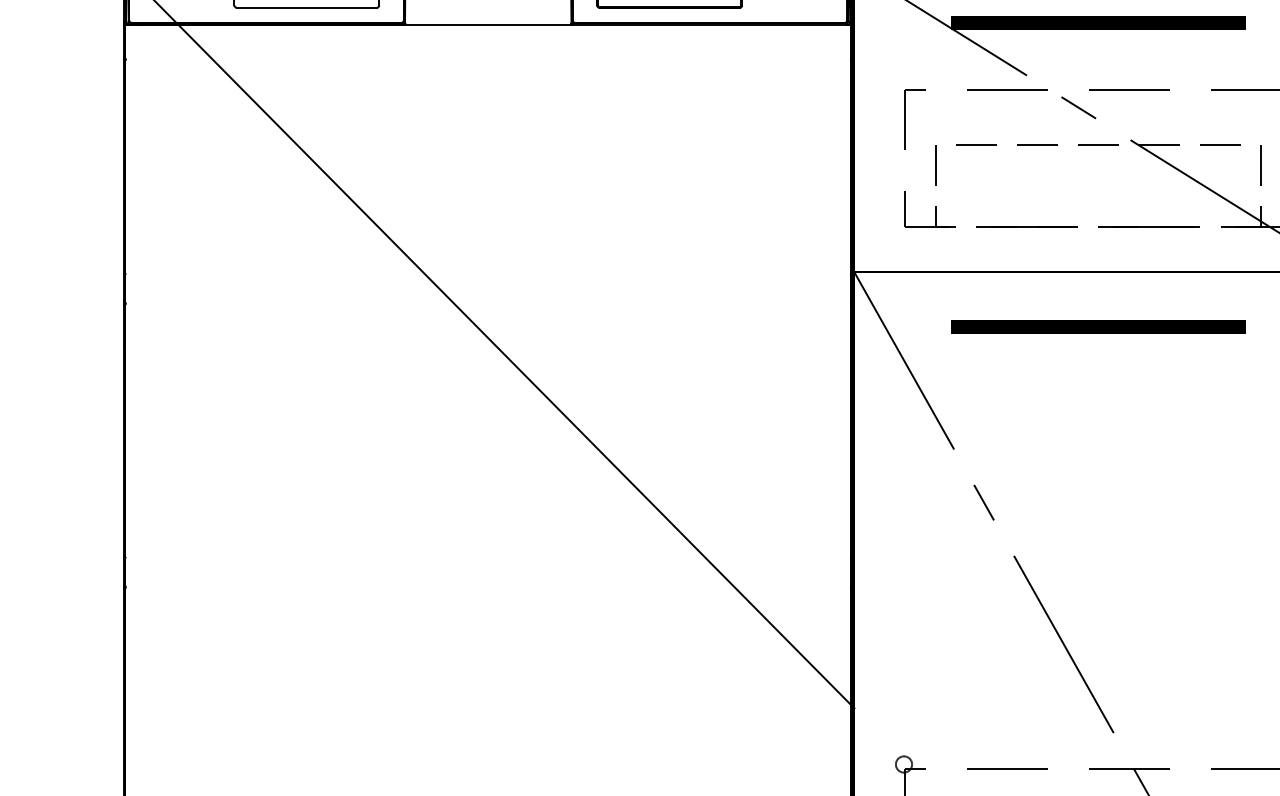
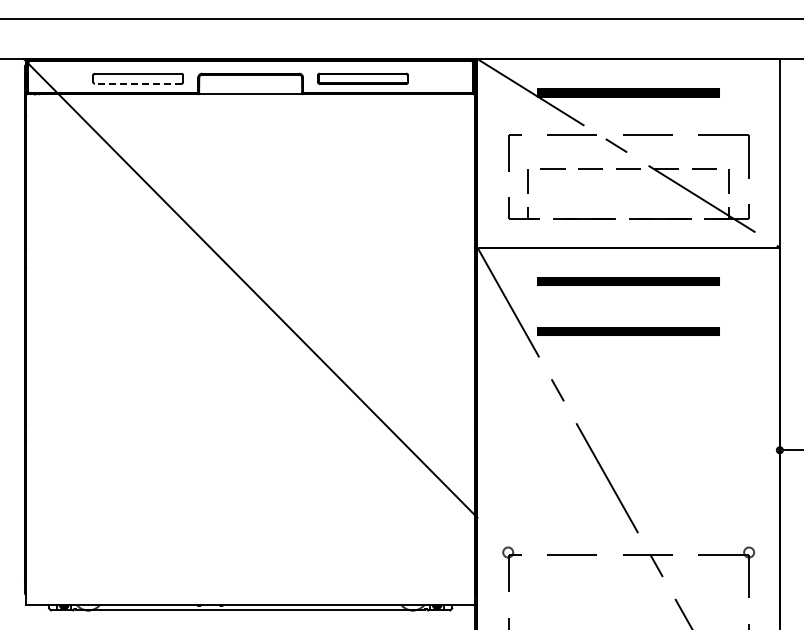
line: (305, 7) -> (137, 83), solid -> dashed
part: (1098, 407) -> (628, 331), added

